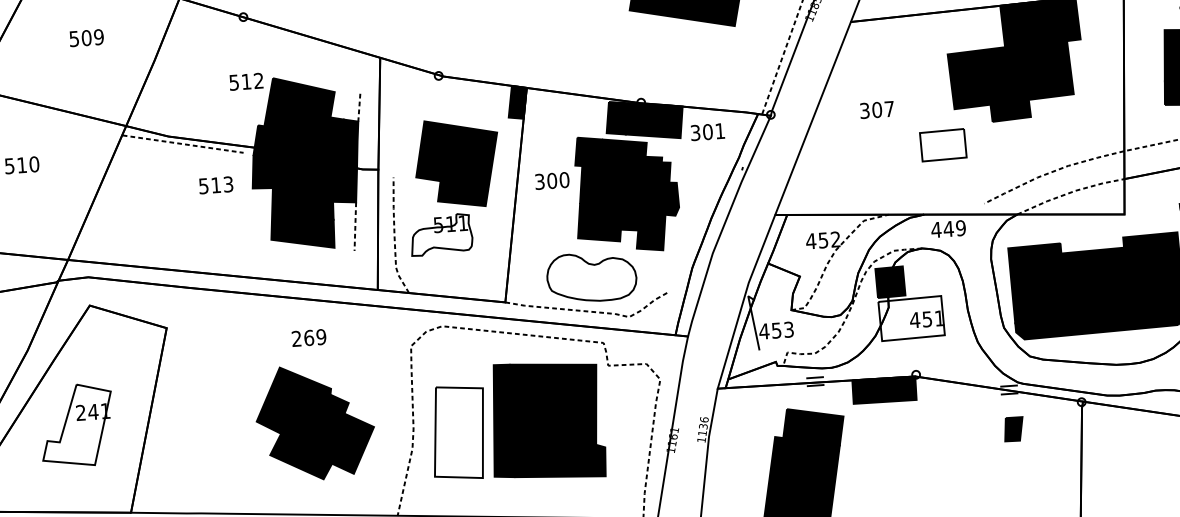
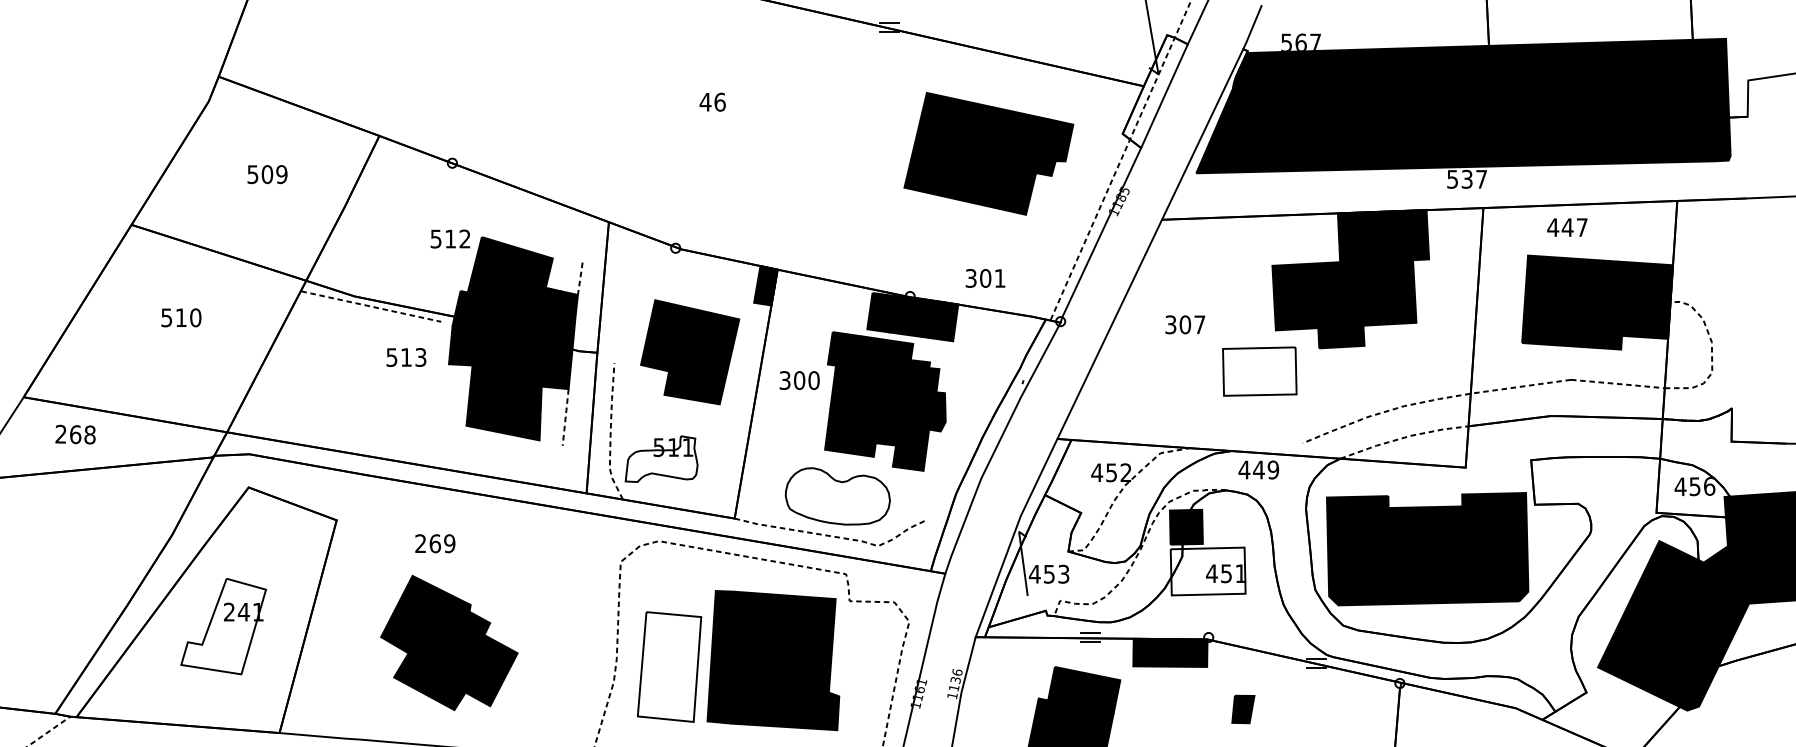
text: (707, 132) -> (985, 278), moved
part: (943, 145) -> (1259, 371), size x1.4
part: (441, 234) -> (661, 458), moved
text: (309, 337) -> (435, 543), moved
part: (315, 422) -> (449, 642), moved
part: (1013, 429) -> (1243, 709), moved

